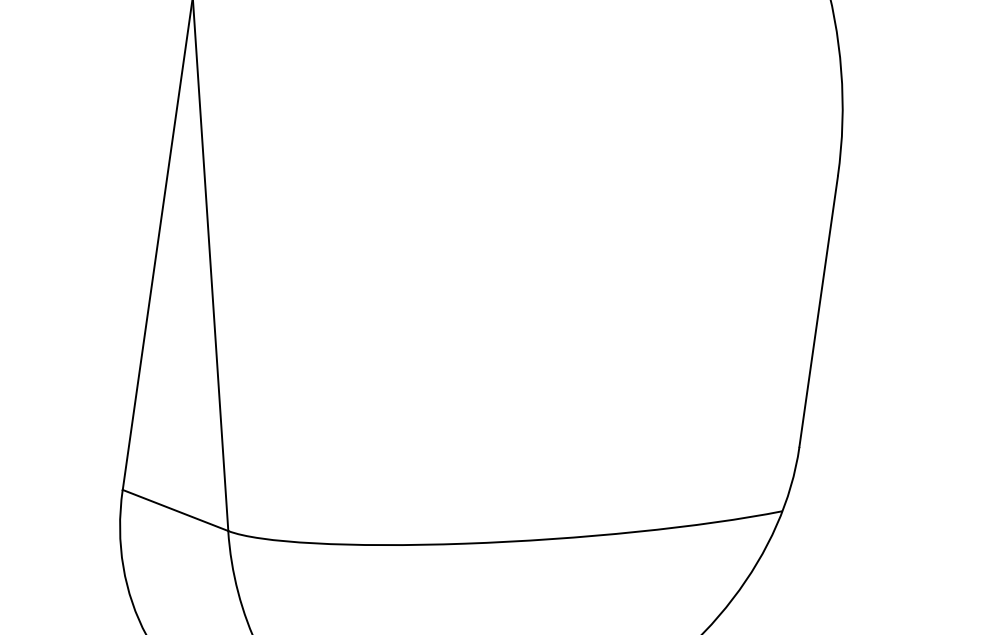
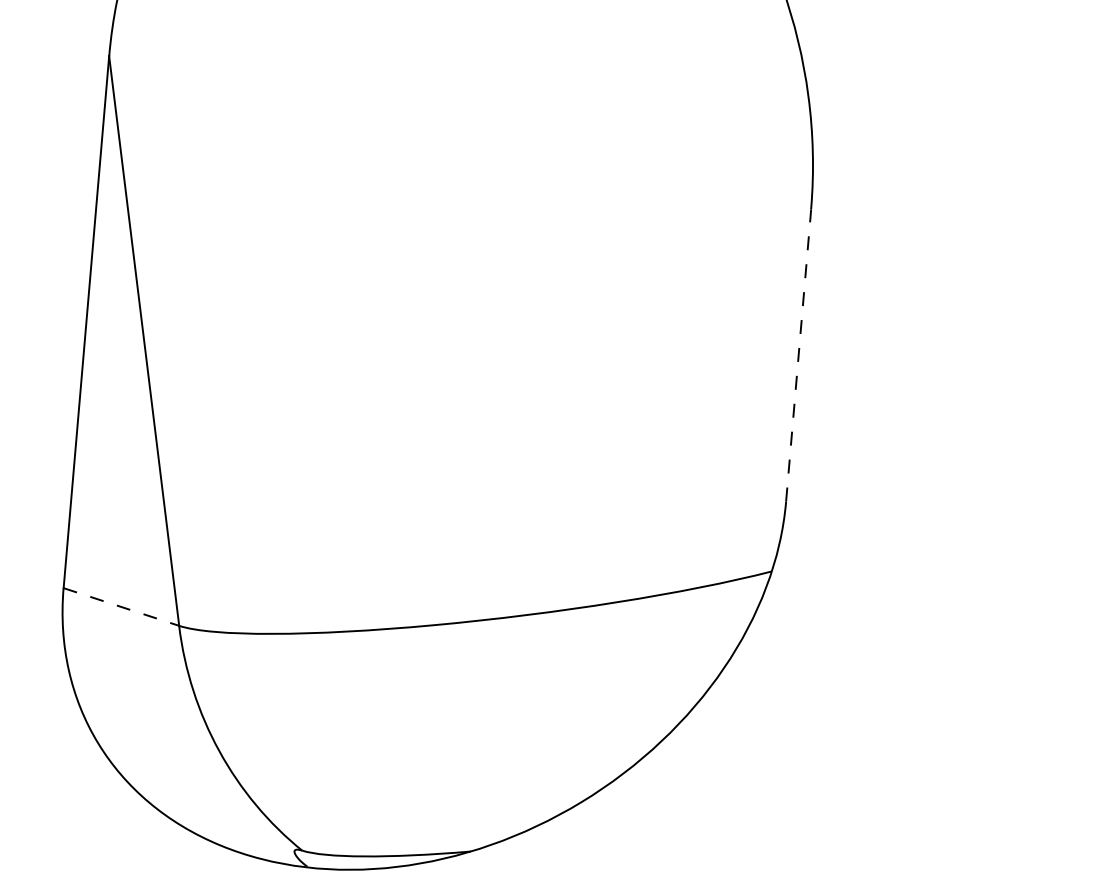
line: (818, 311) -> (798, 355), solid -> dashed
line: (175, 510) -> (121, 607), solid -> dashed

